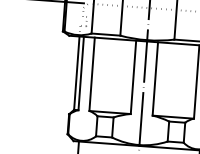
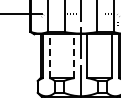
line: (91, 74) -> (49, 56), solid -> dashed
line: (133, 77) -> (74, 56), solid -> dashed

